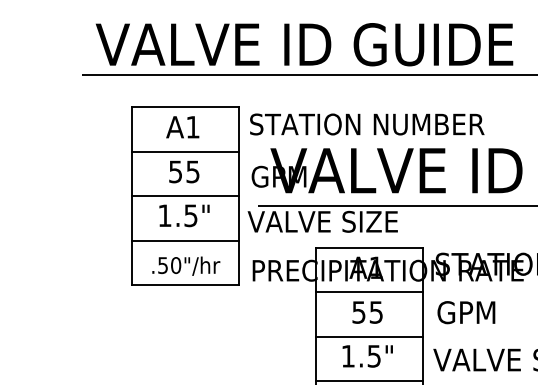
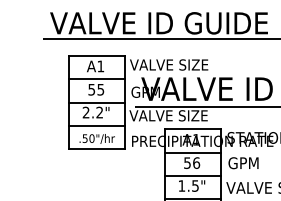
text: (366, 123) -> (191, 64), STATION NUMBER -> VALVE SIZE
text: (177, 215) -> (92, 112), 1.5" -> 2.2"
text: (376, 311) -> (196, 162), 55 -> 56

